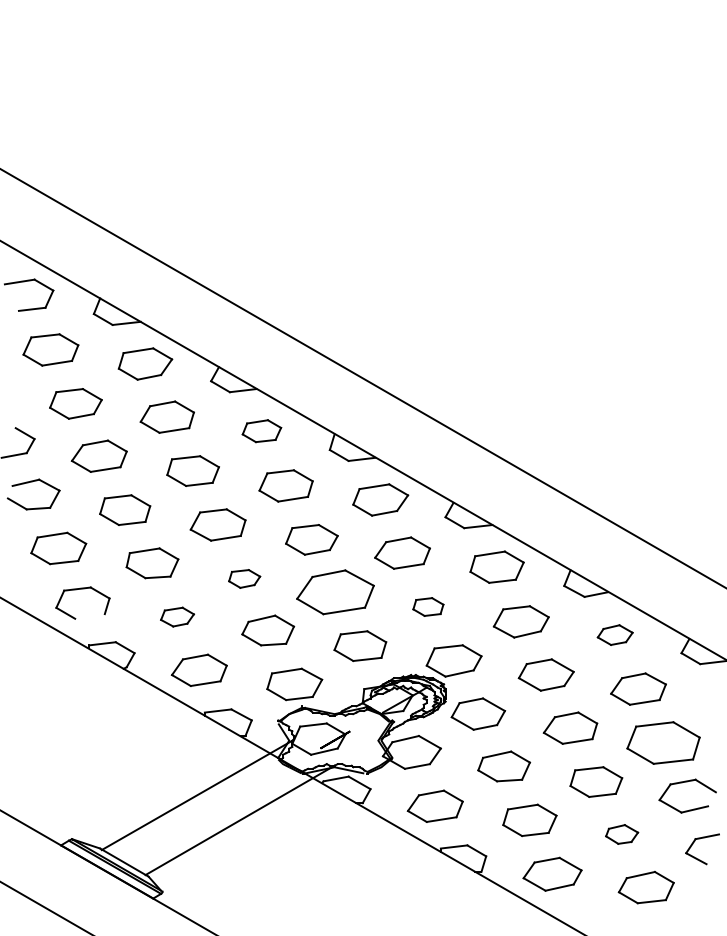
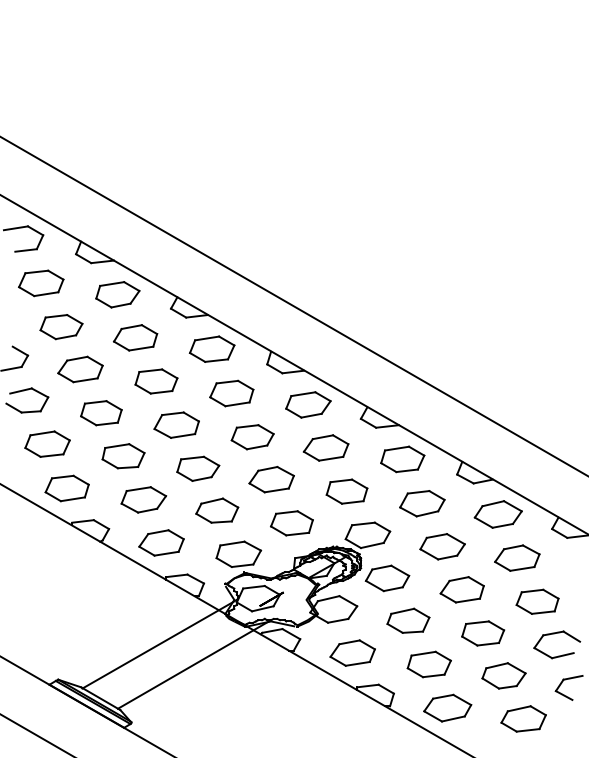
part: (261, 430) -> (211, 348), size x1.43
part: (244, 578) -> (198, 468), size x1.67
part: (334, 591) -> (271, 479), size x0.71
part: (428, 606) -> (347, 491), size x1.67
line: (89, 616) -> (72, 499), added
part: (177, 616) -> (143, 499), size x1.67
part: (615, 634) -> (498, 513), size x1.67
part: (663, 742) -> (537, 601), size x0.71
part: (621, 834) -> (503, 675), size x1.67

